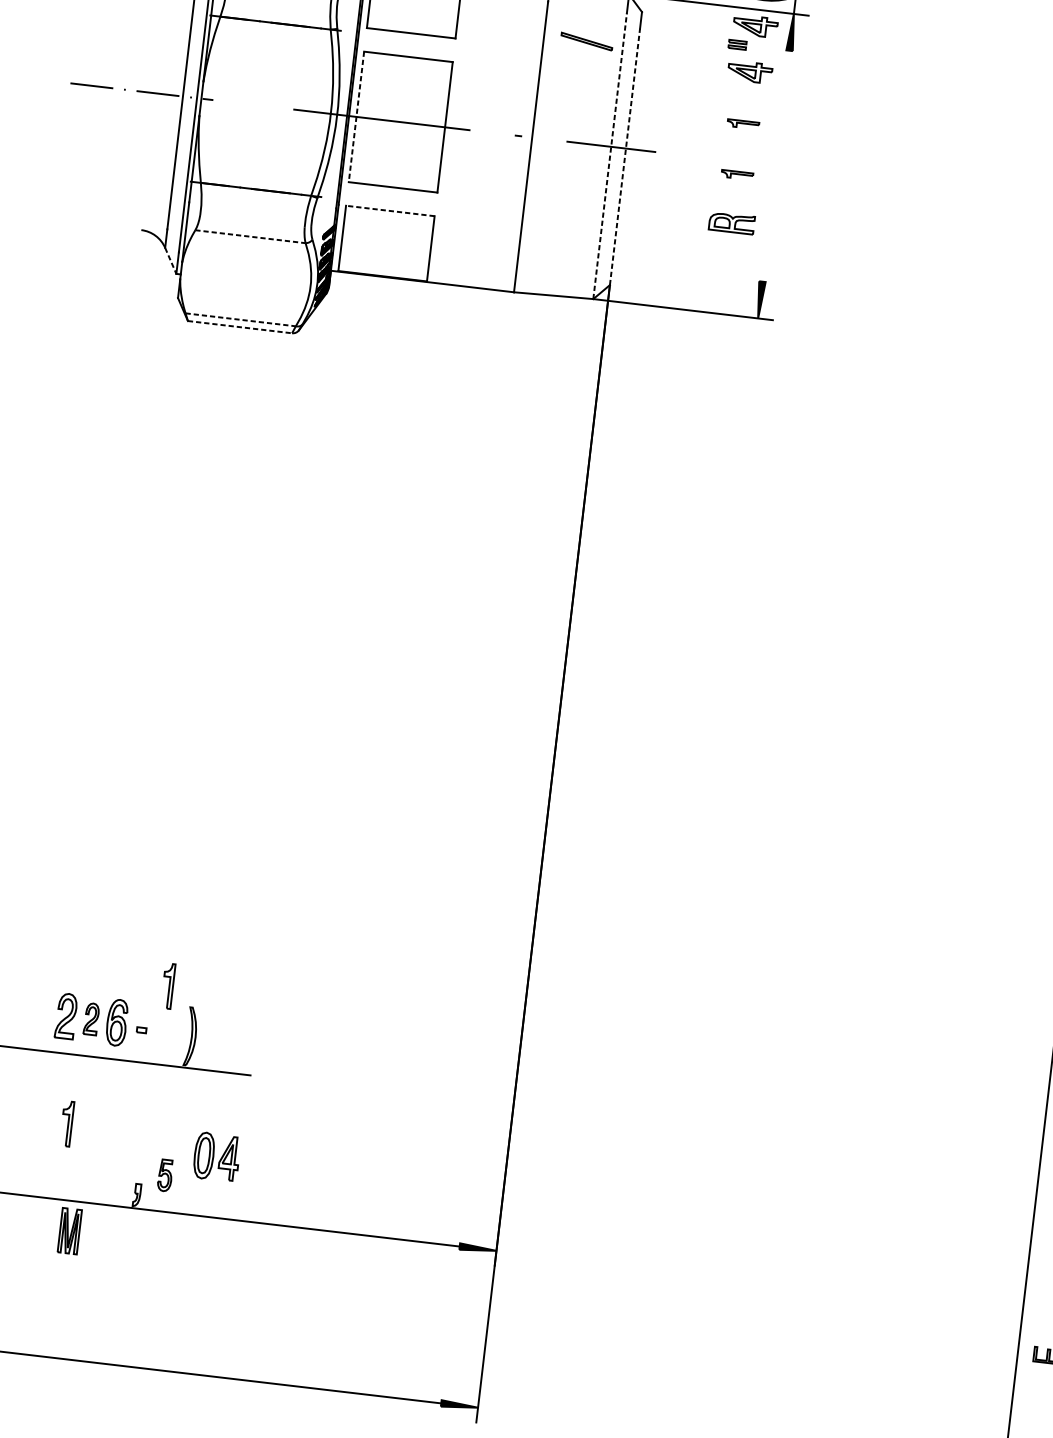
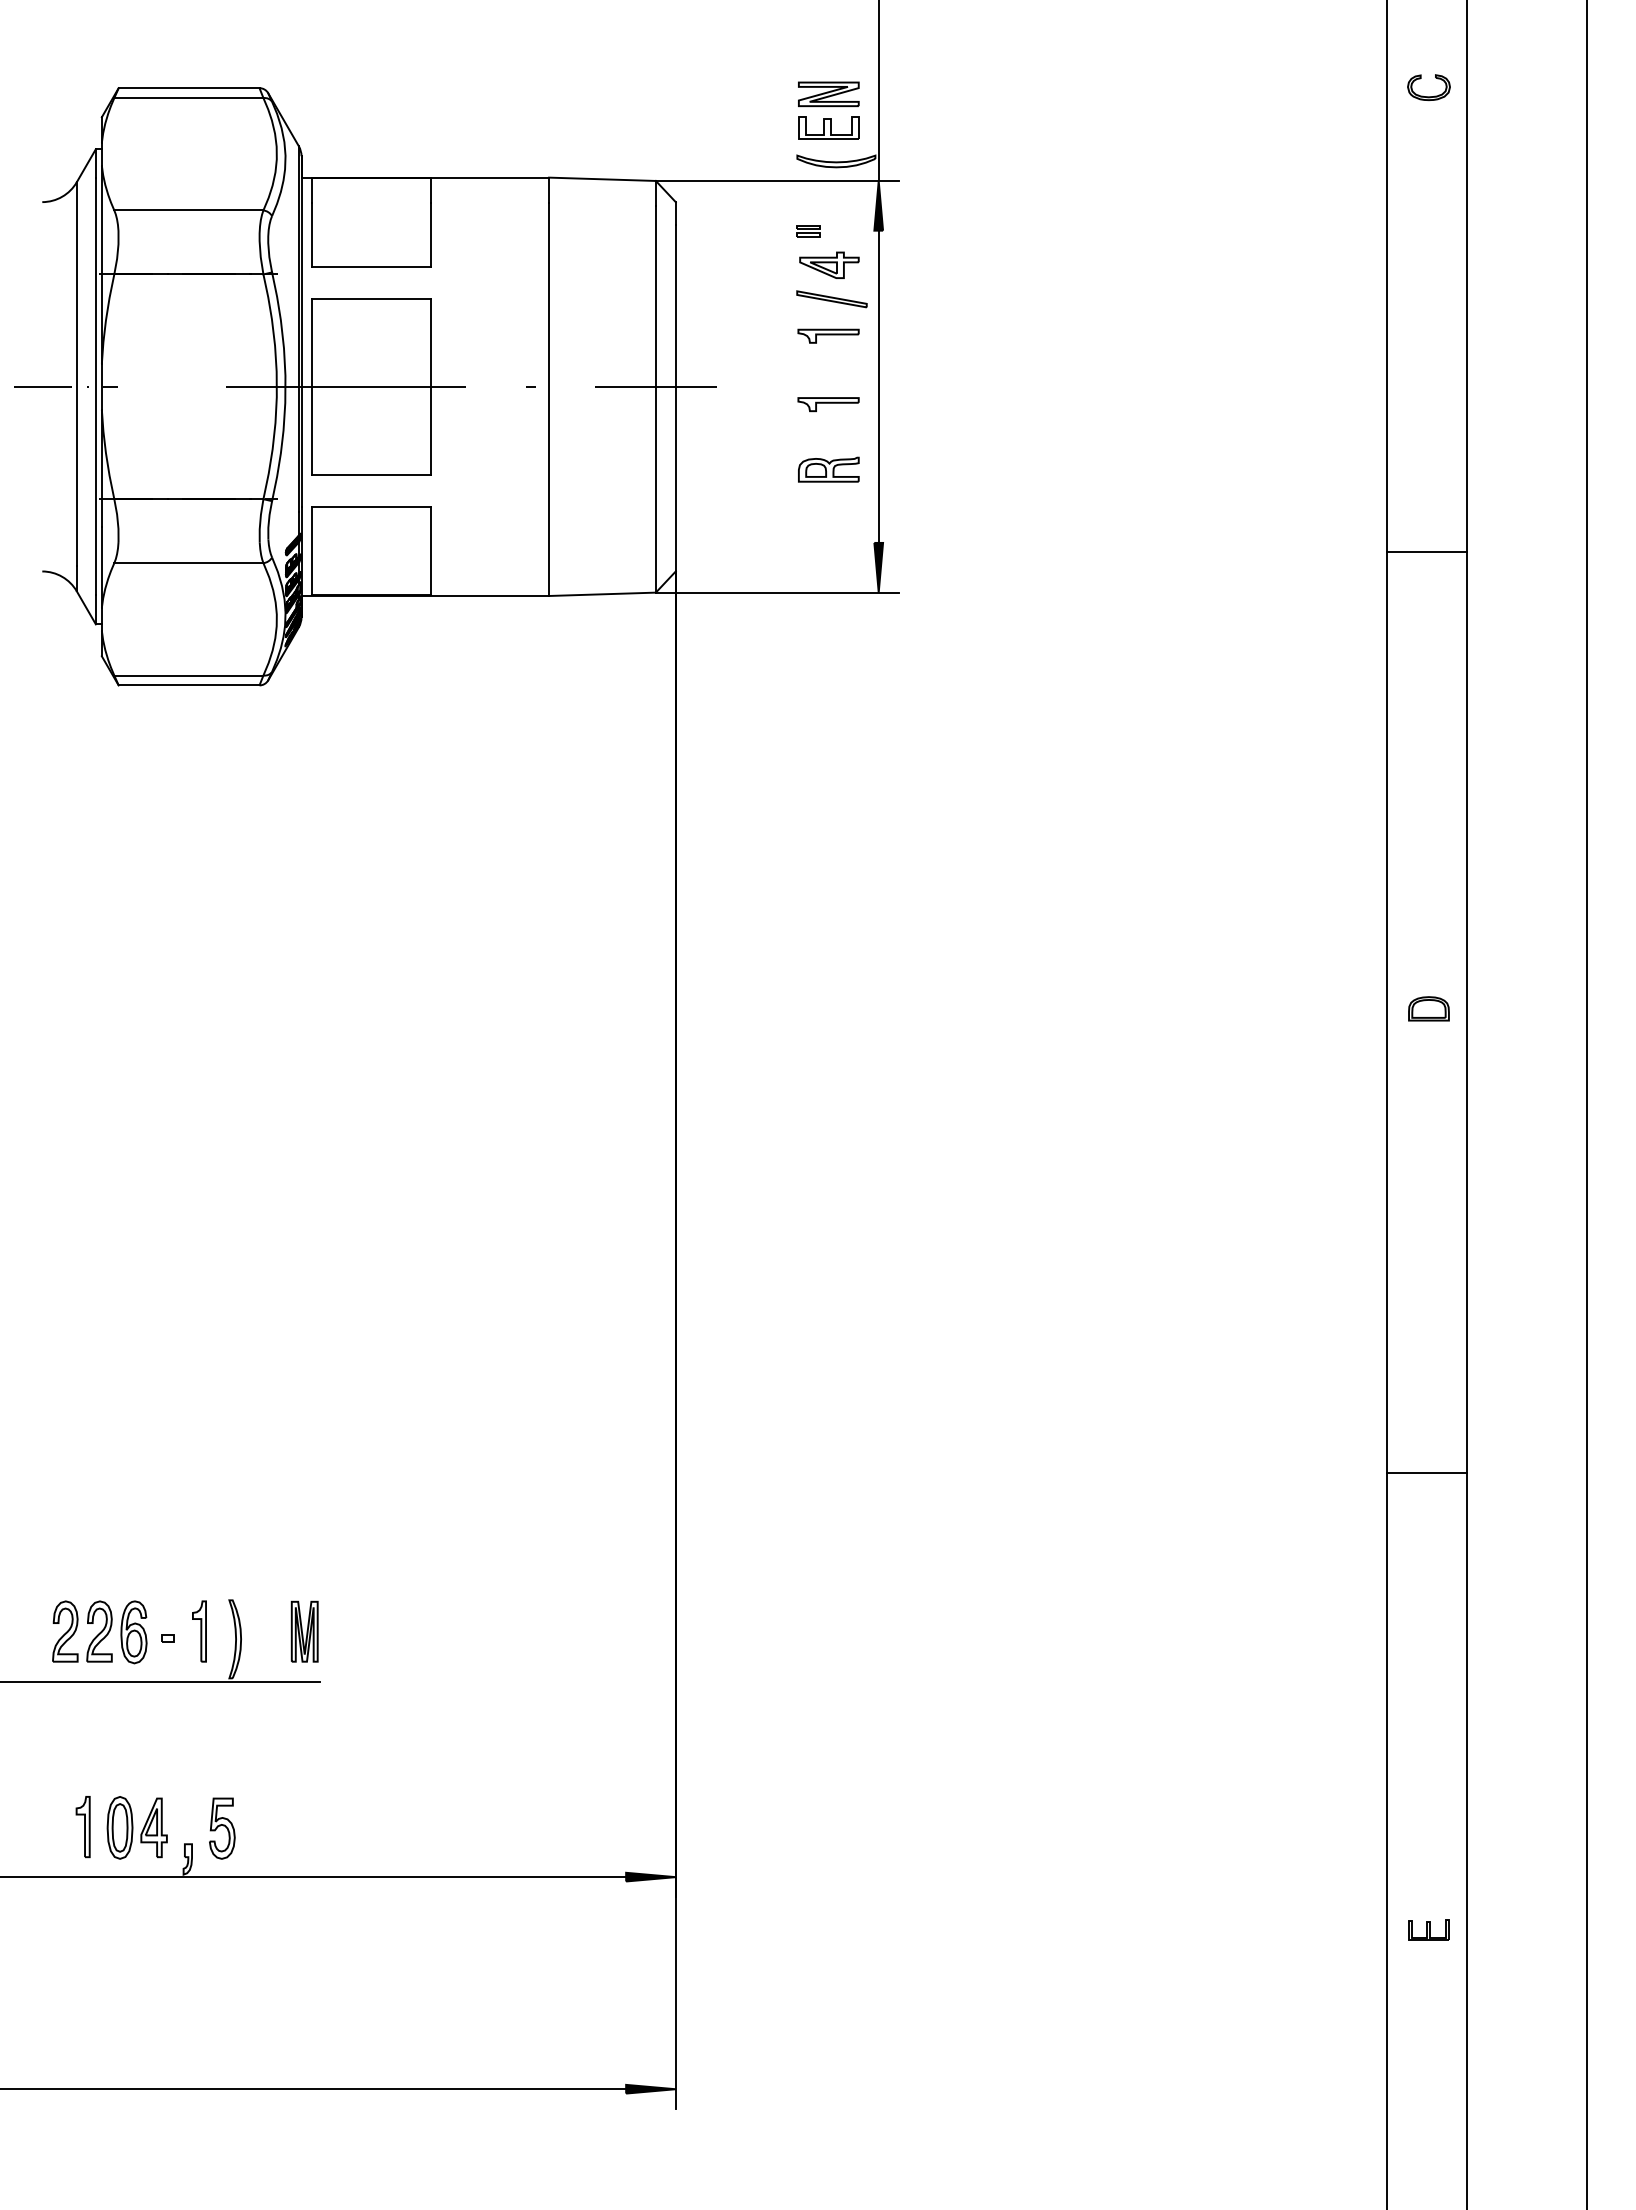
part: (755, 25) -> (829, 202), removed
part: (586, 41) -> (831, 299), moved
line: (356, 117) -> (311, 387), dashed -> solid
part: (743, 123) -> (828, 335), size x1.43
line: (609, 155) -> (655, 398), dashed -> solid
line: (624, 156) -> (675, 397), dashed -> solid
line: (775, 165) -> (878, 386), added
part: (737, 174) -> (828, 404), size x1.43
line: (390, 210) -> (371, 506), dashed -> solid
line: (250, 236) -> (188, 563), dashed -> solid
line: (170, 261) -> (86, 608), dashed -> solid
line: (240, 319) -> (188, 675), dashed -> solid
line: (240, 327) -> (189, 685), dashed -> solid
part: (168, 986) -> (199, 1631), moved
part: (91, 1019) -> (99, 1631), size x1.43
part: (66, 1124) -> (82, 1827), moved
part: (216, 1156) -> (136, 1827), moved
part: (165, 1175) -> (222, 1828), size x1.43
part: (69, 1230) -> (304, 1631), moved

